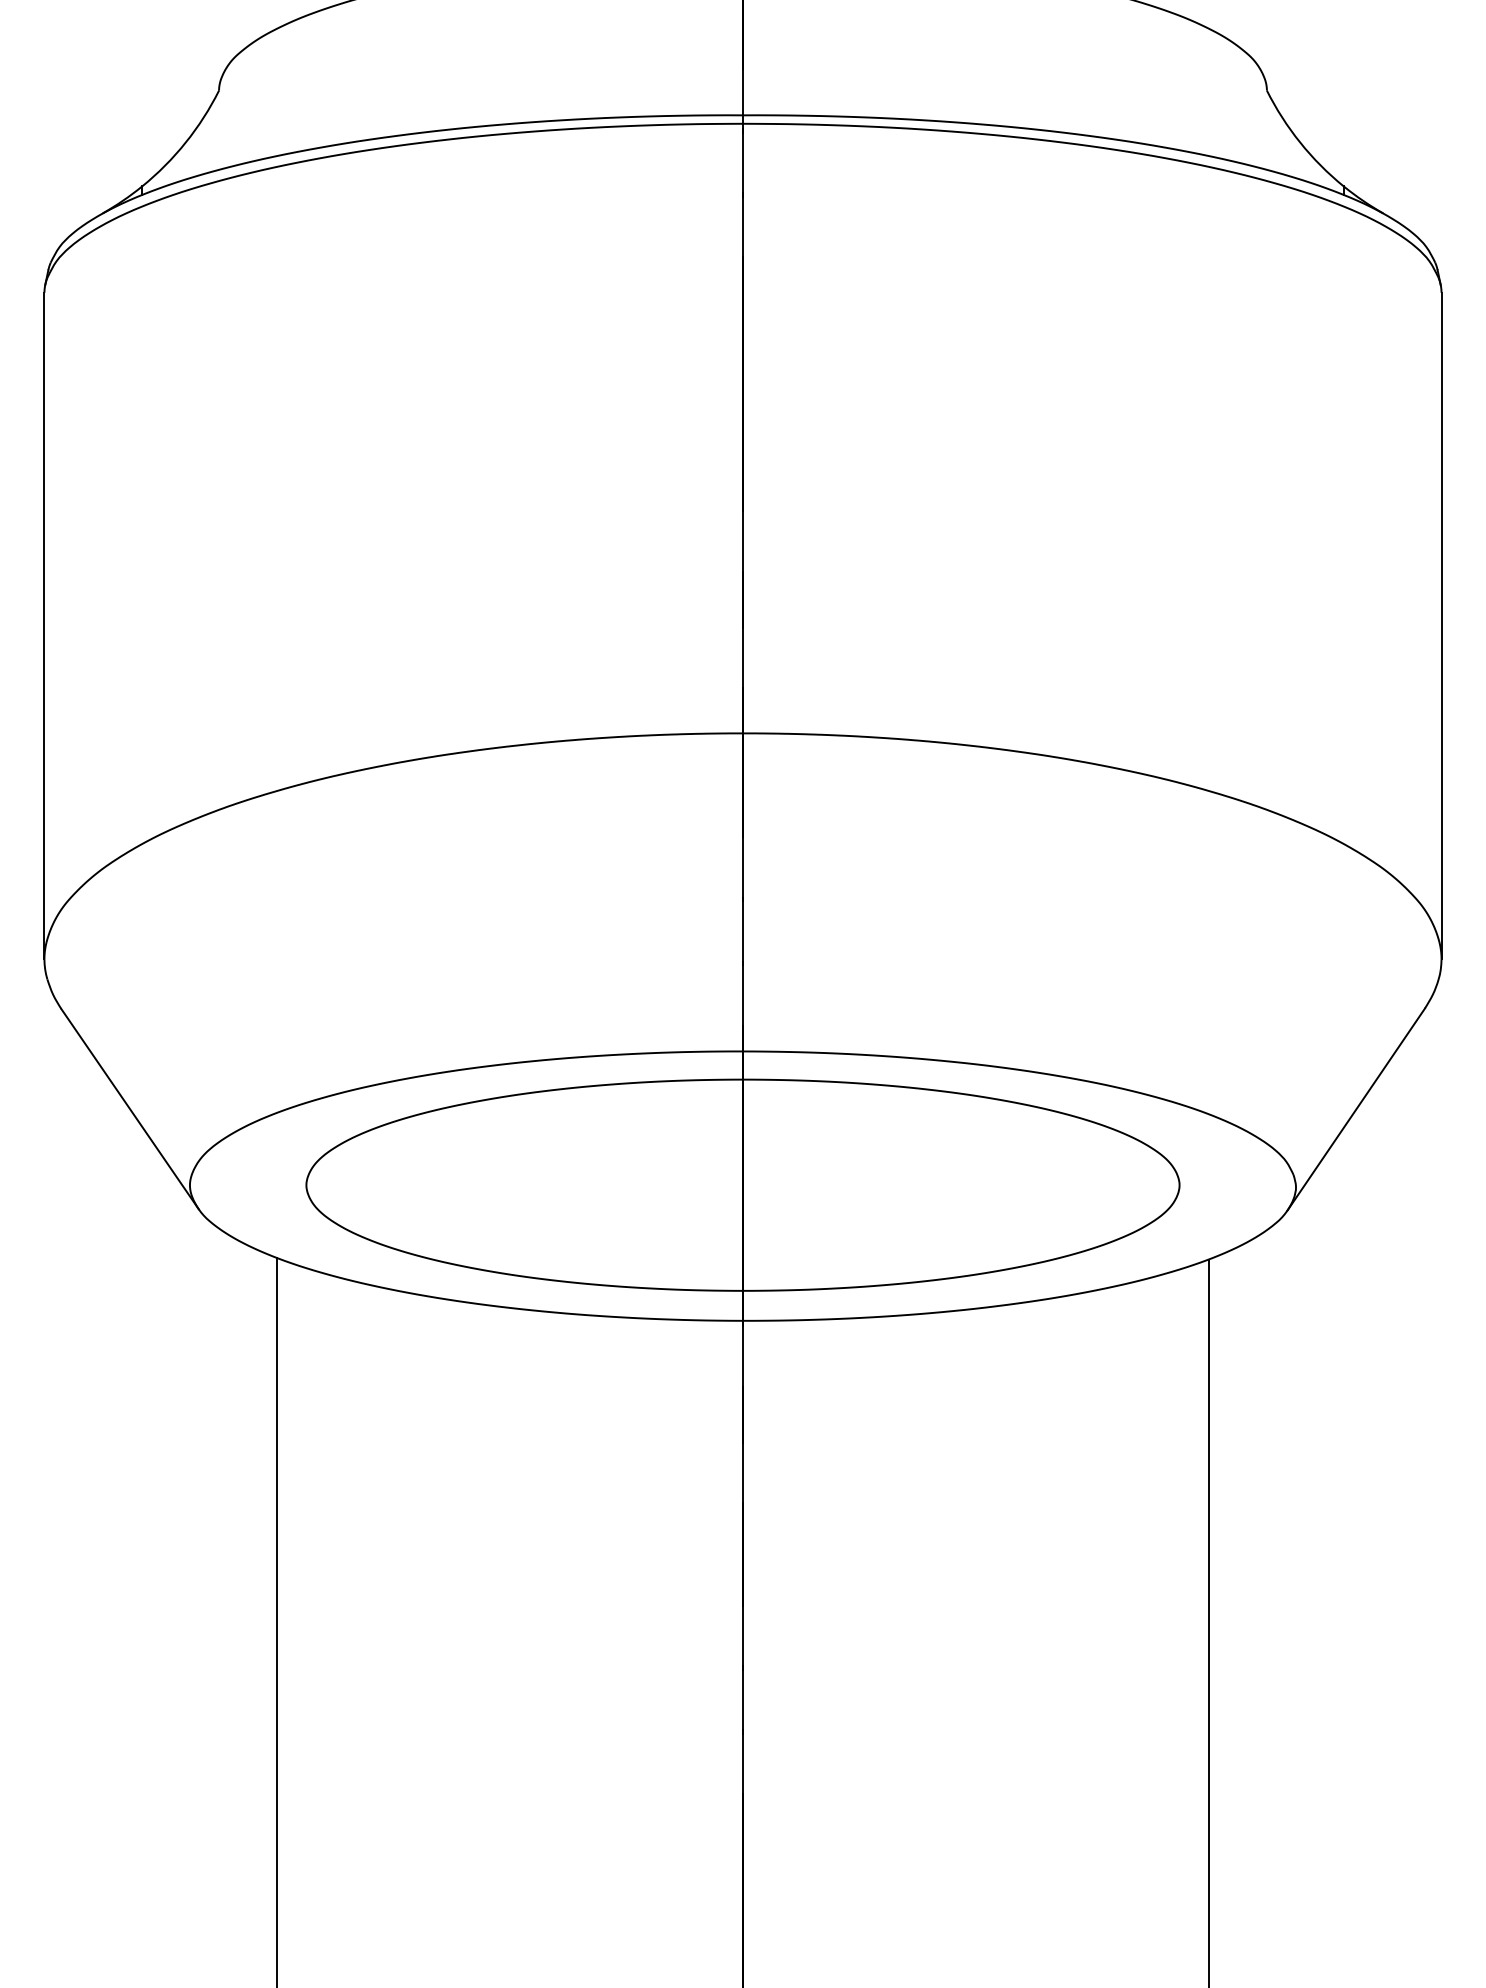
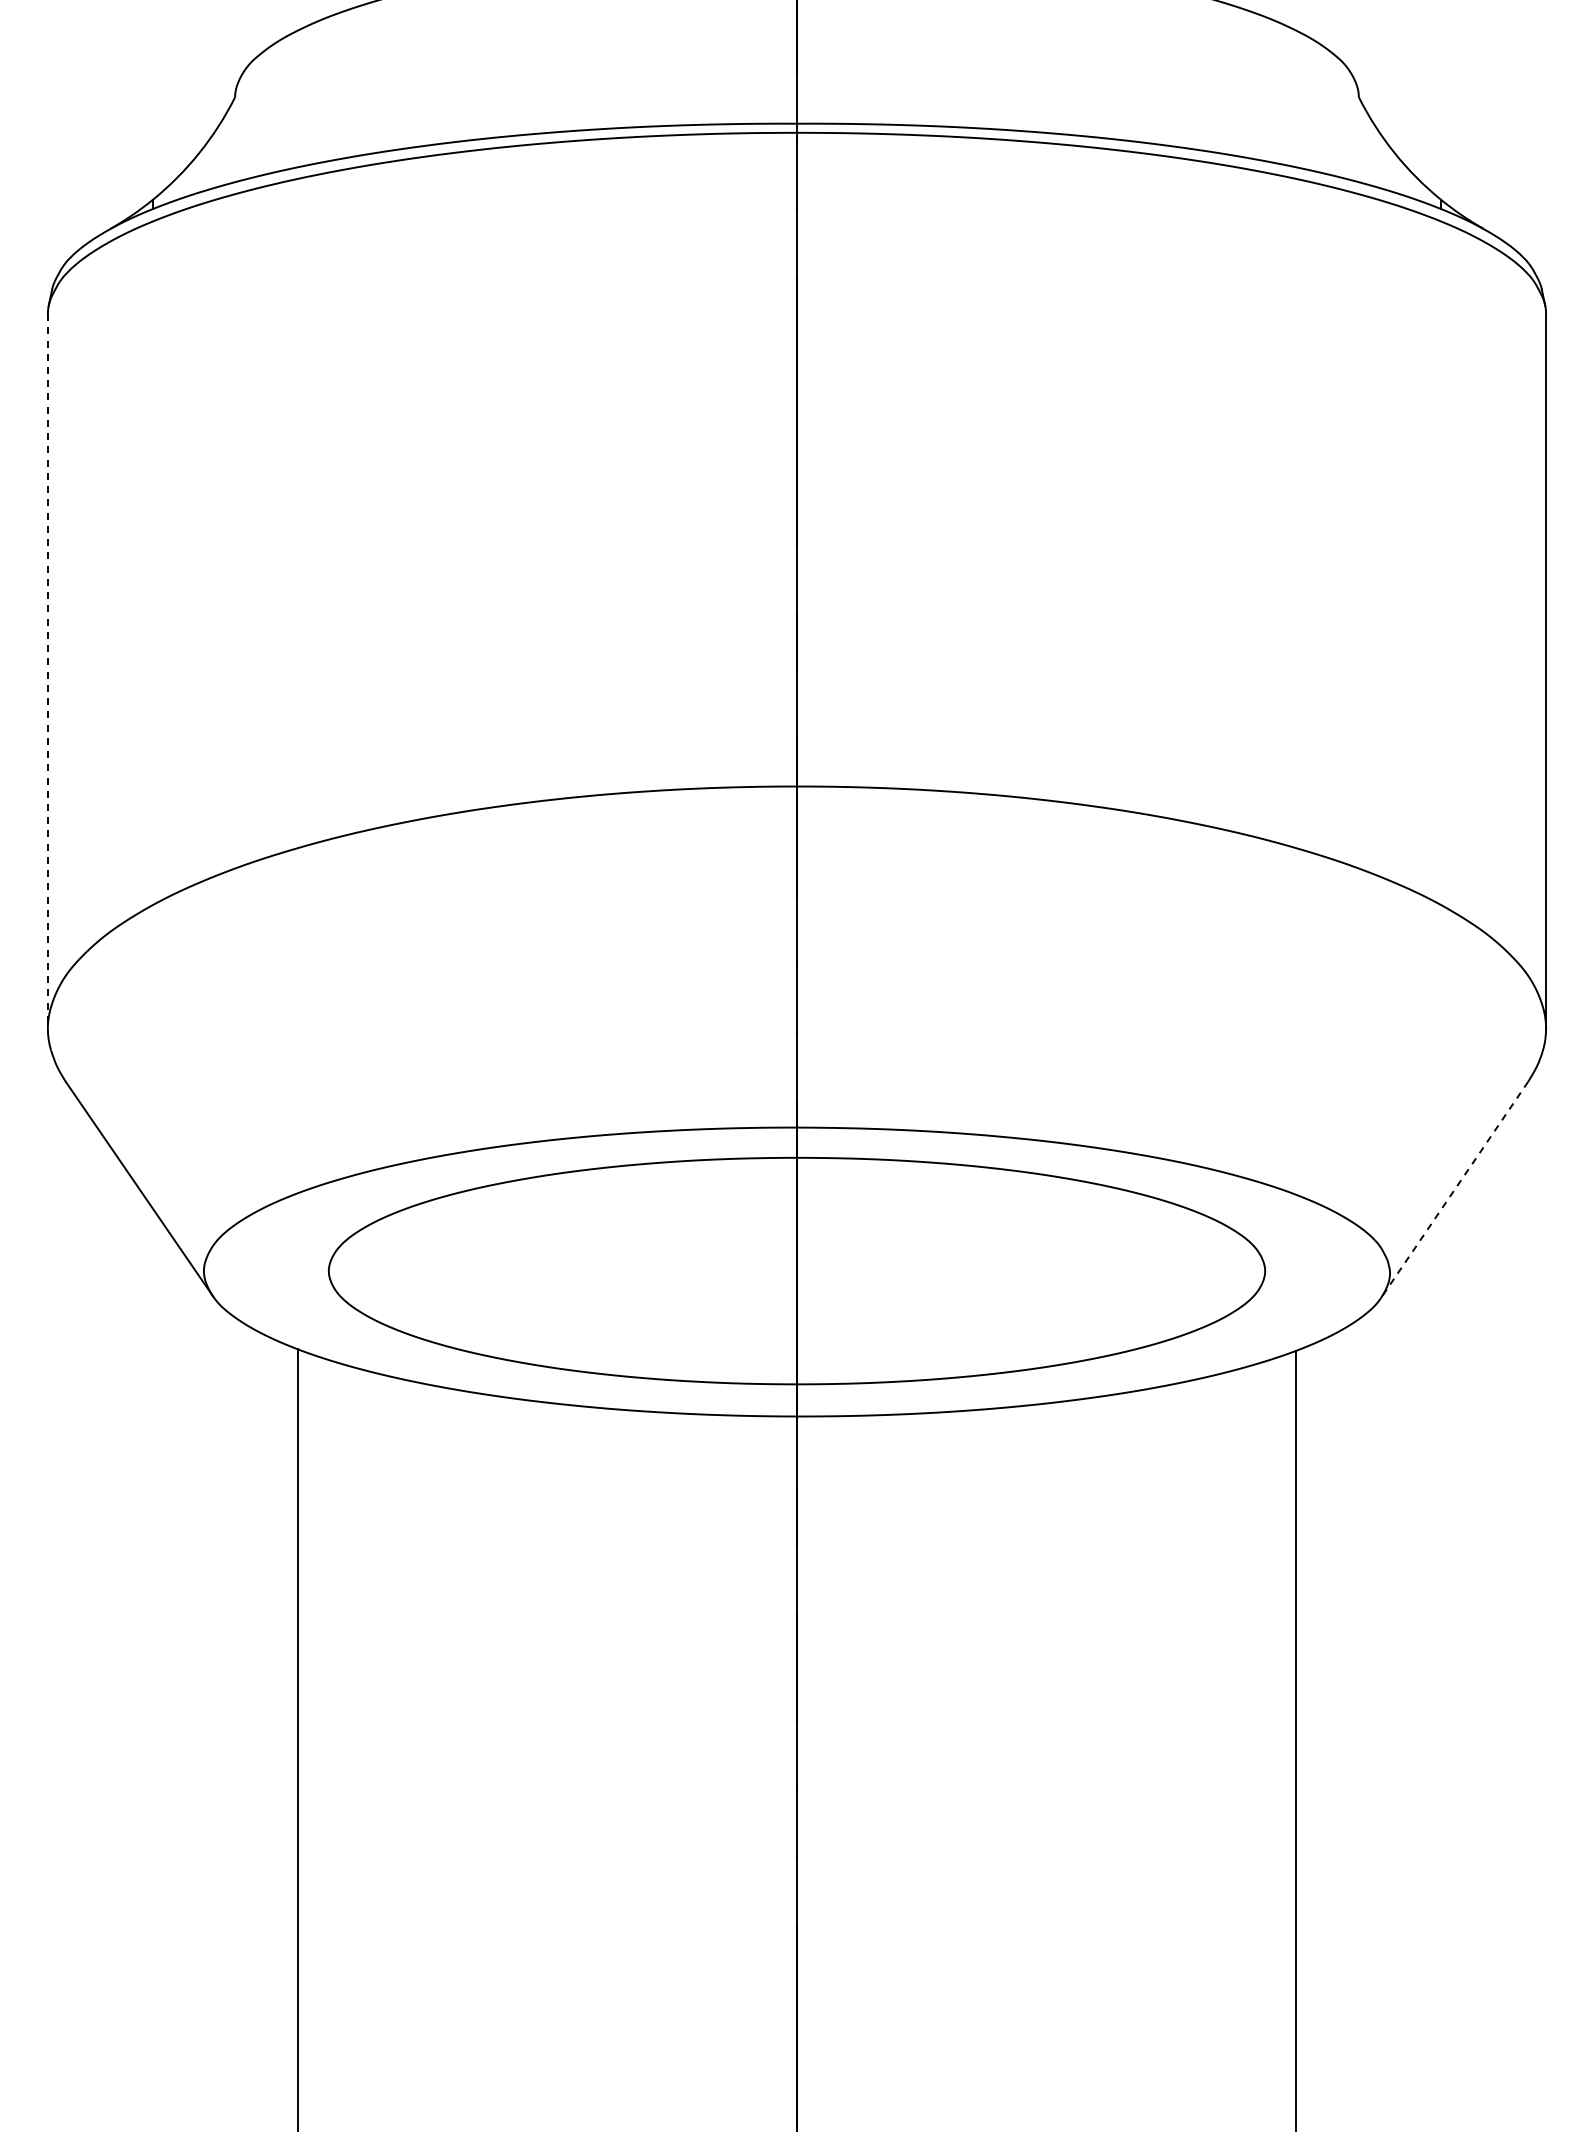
line: (44, 626) -> (47, 671), solid -> dashed
line: (1356, 1110) -> (1454, 1190), solid -> dashed

